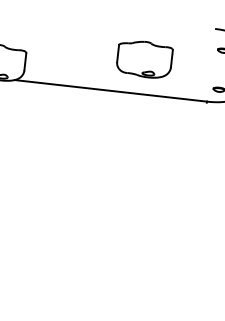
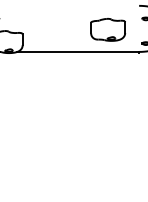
part: (145, 58) -> (108, 29), moved

